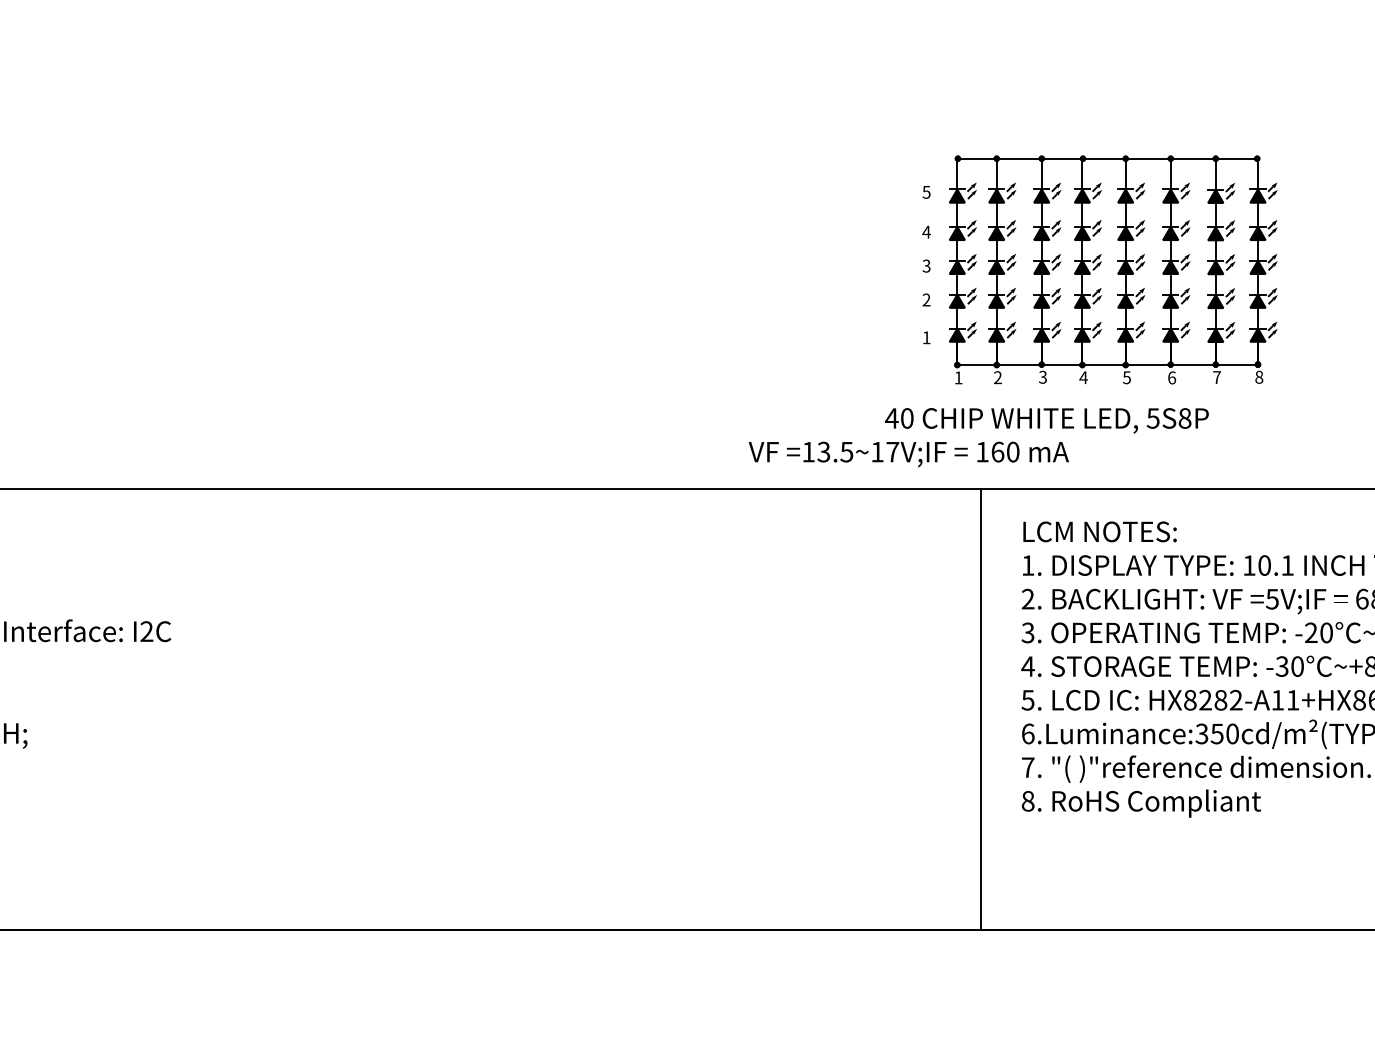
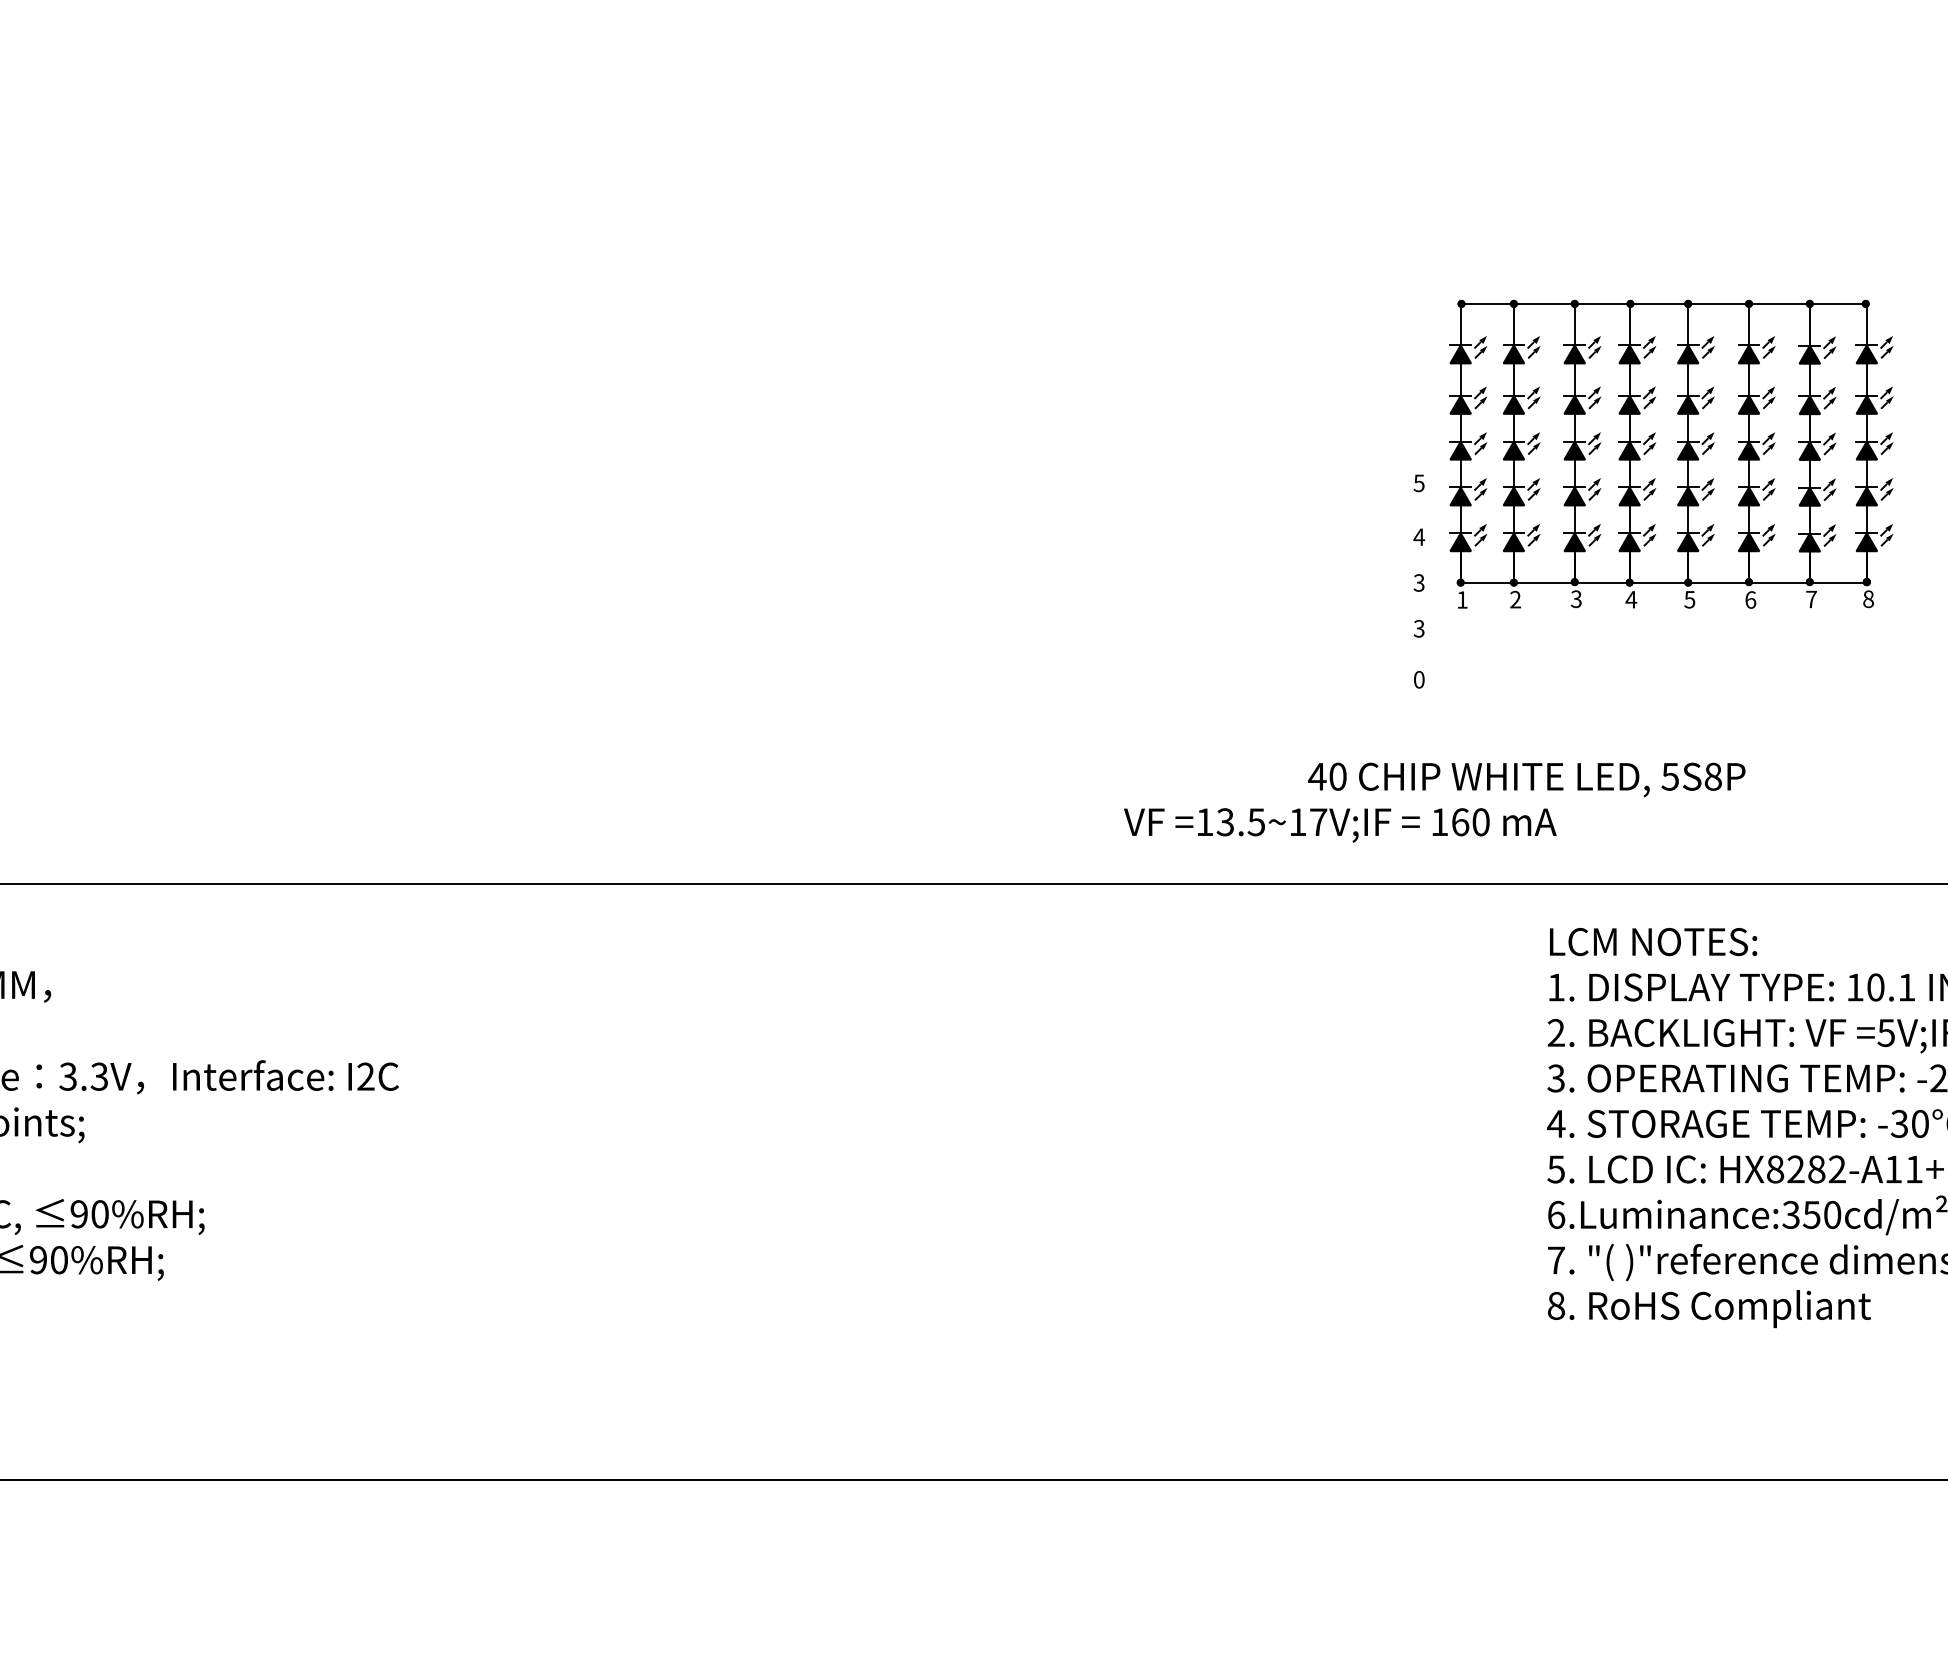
part: (1113, 269) -> (1671, 453), moved
text: (926, 299) -> (1418, 628), 2 -> 3
text: (926, 337) -> (1419, 679), 1 -> 0
text: (978, 437) -> (1434, 802), moved
line: (981, 709) -> (1493, 1181), removed

